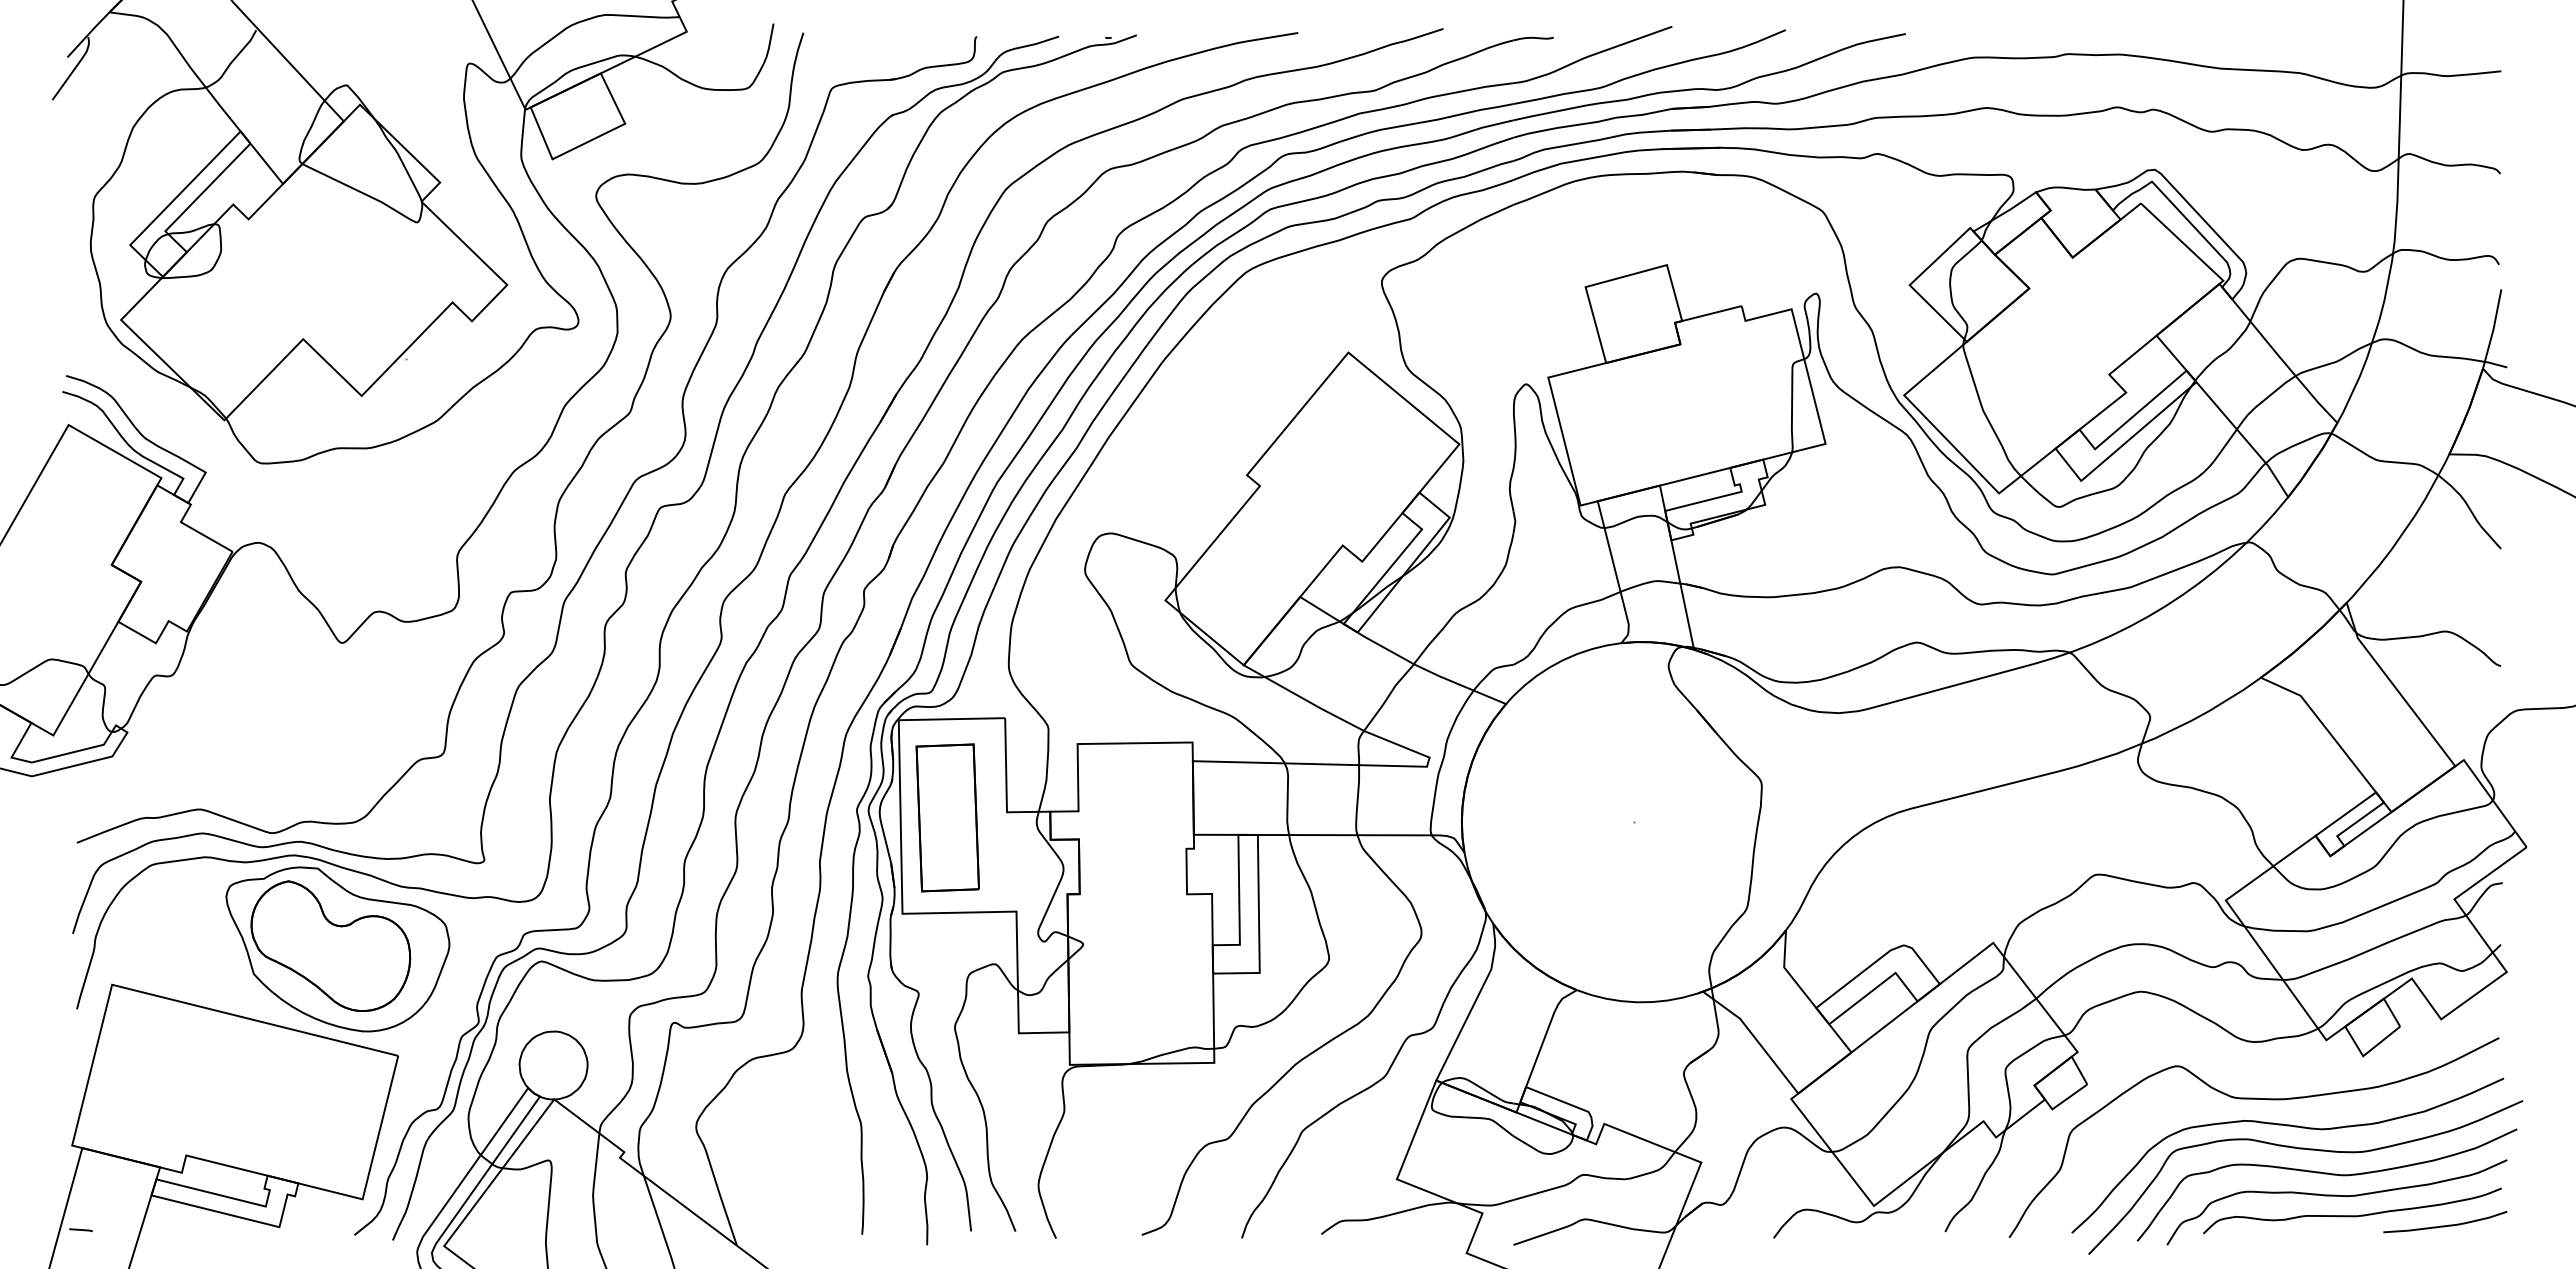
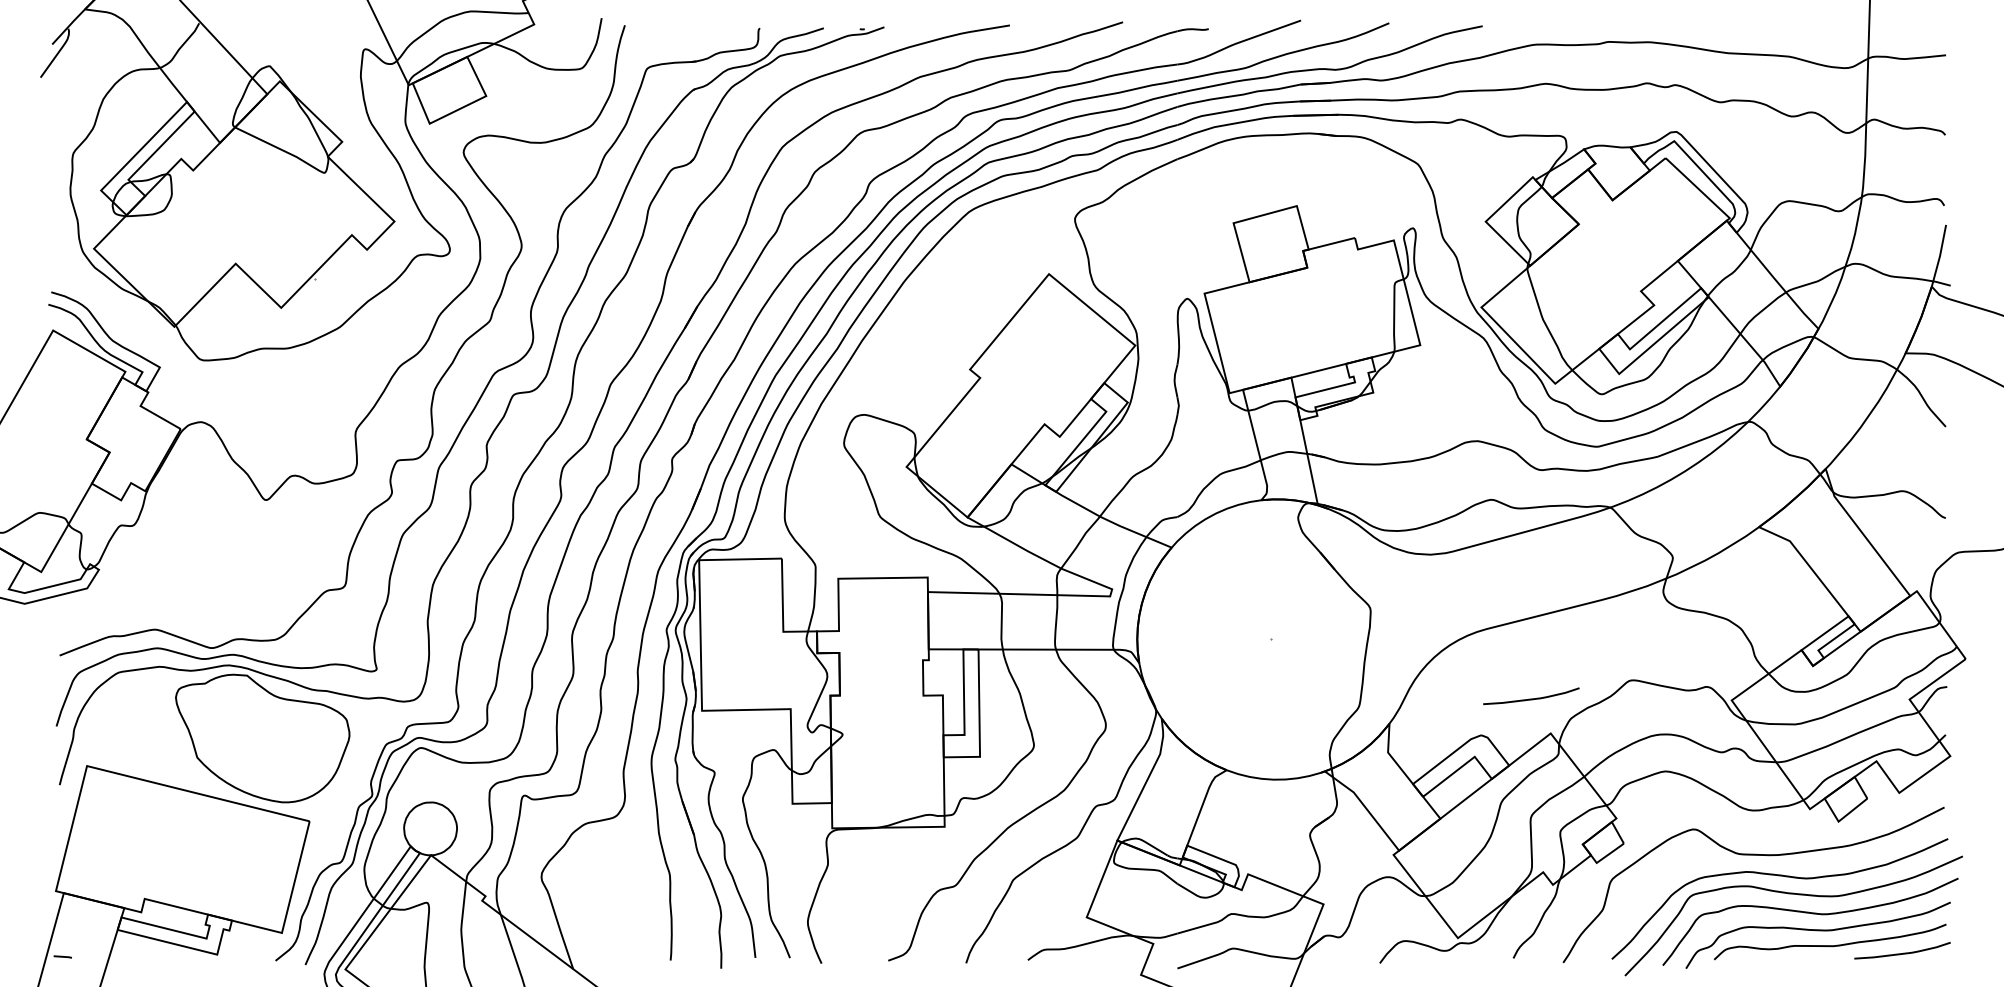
part: (947, 817) -> (737, 635), removed
curve: (1968, 898) -> (1531, 698), added
part: (330, 945) -> (256, 735), removed

